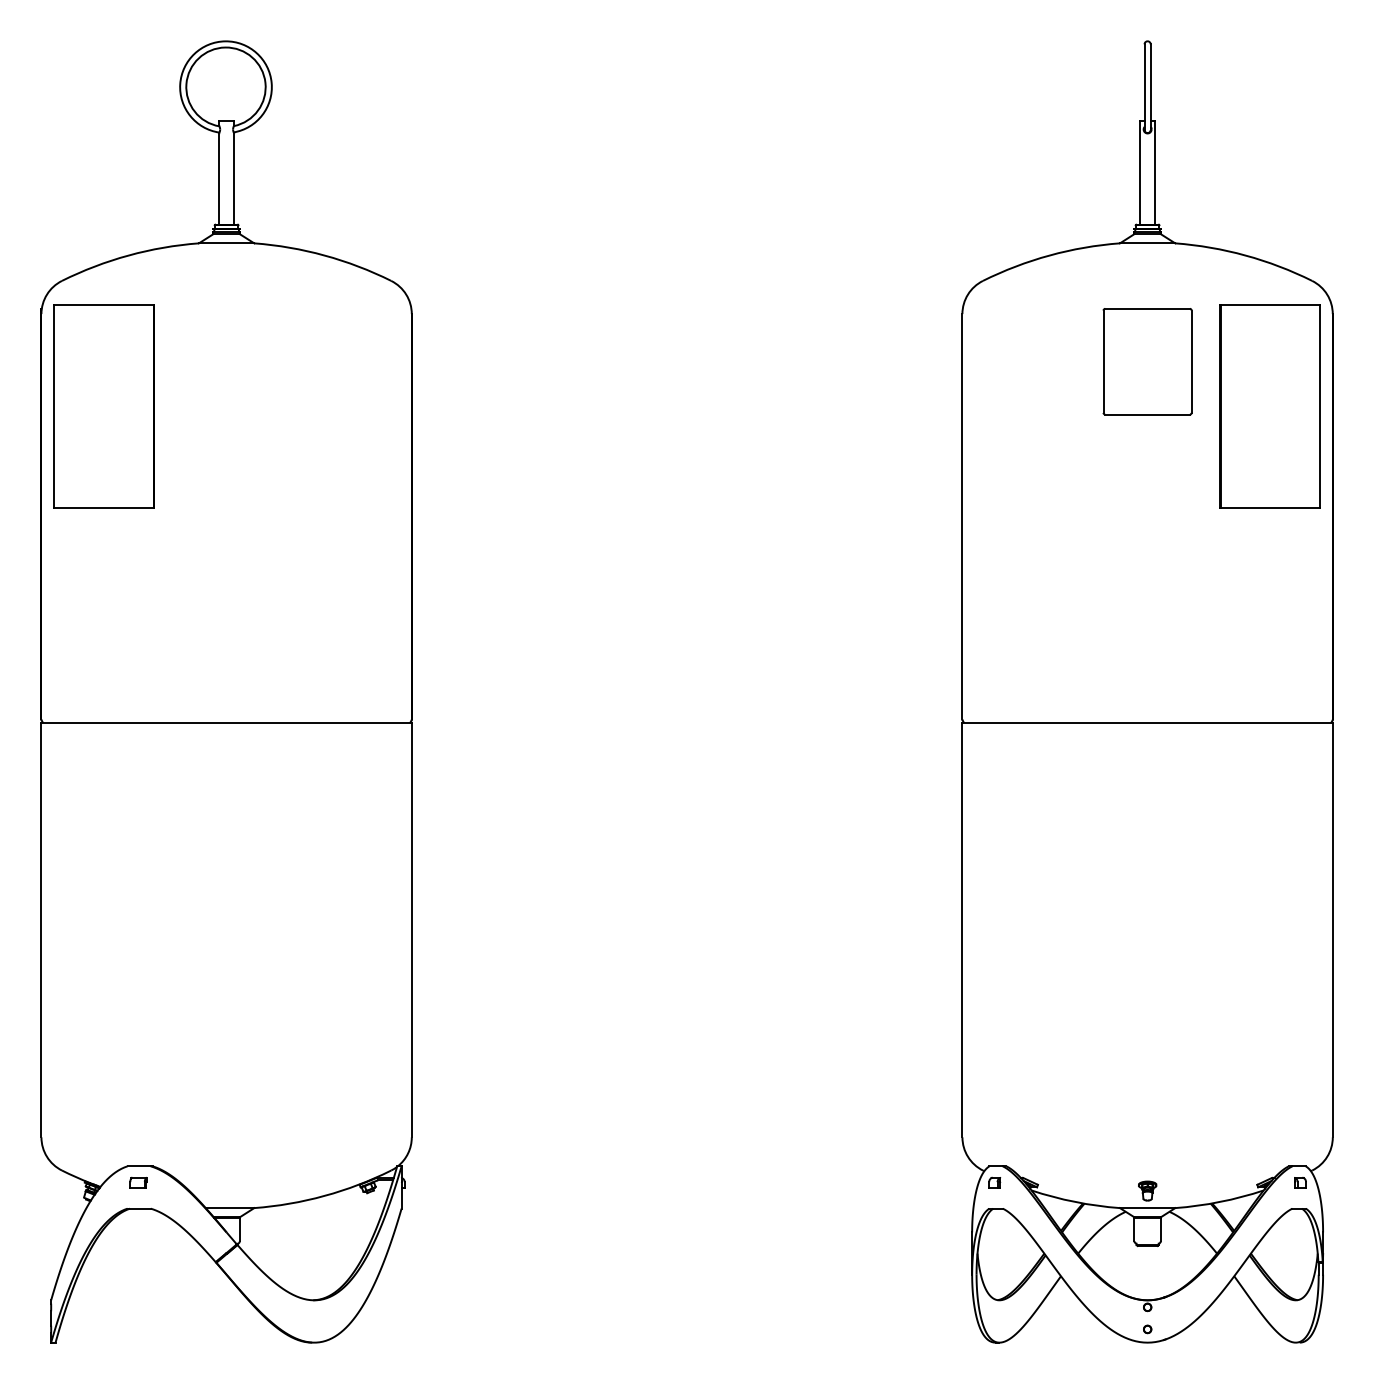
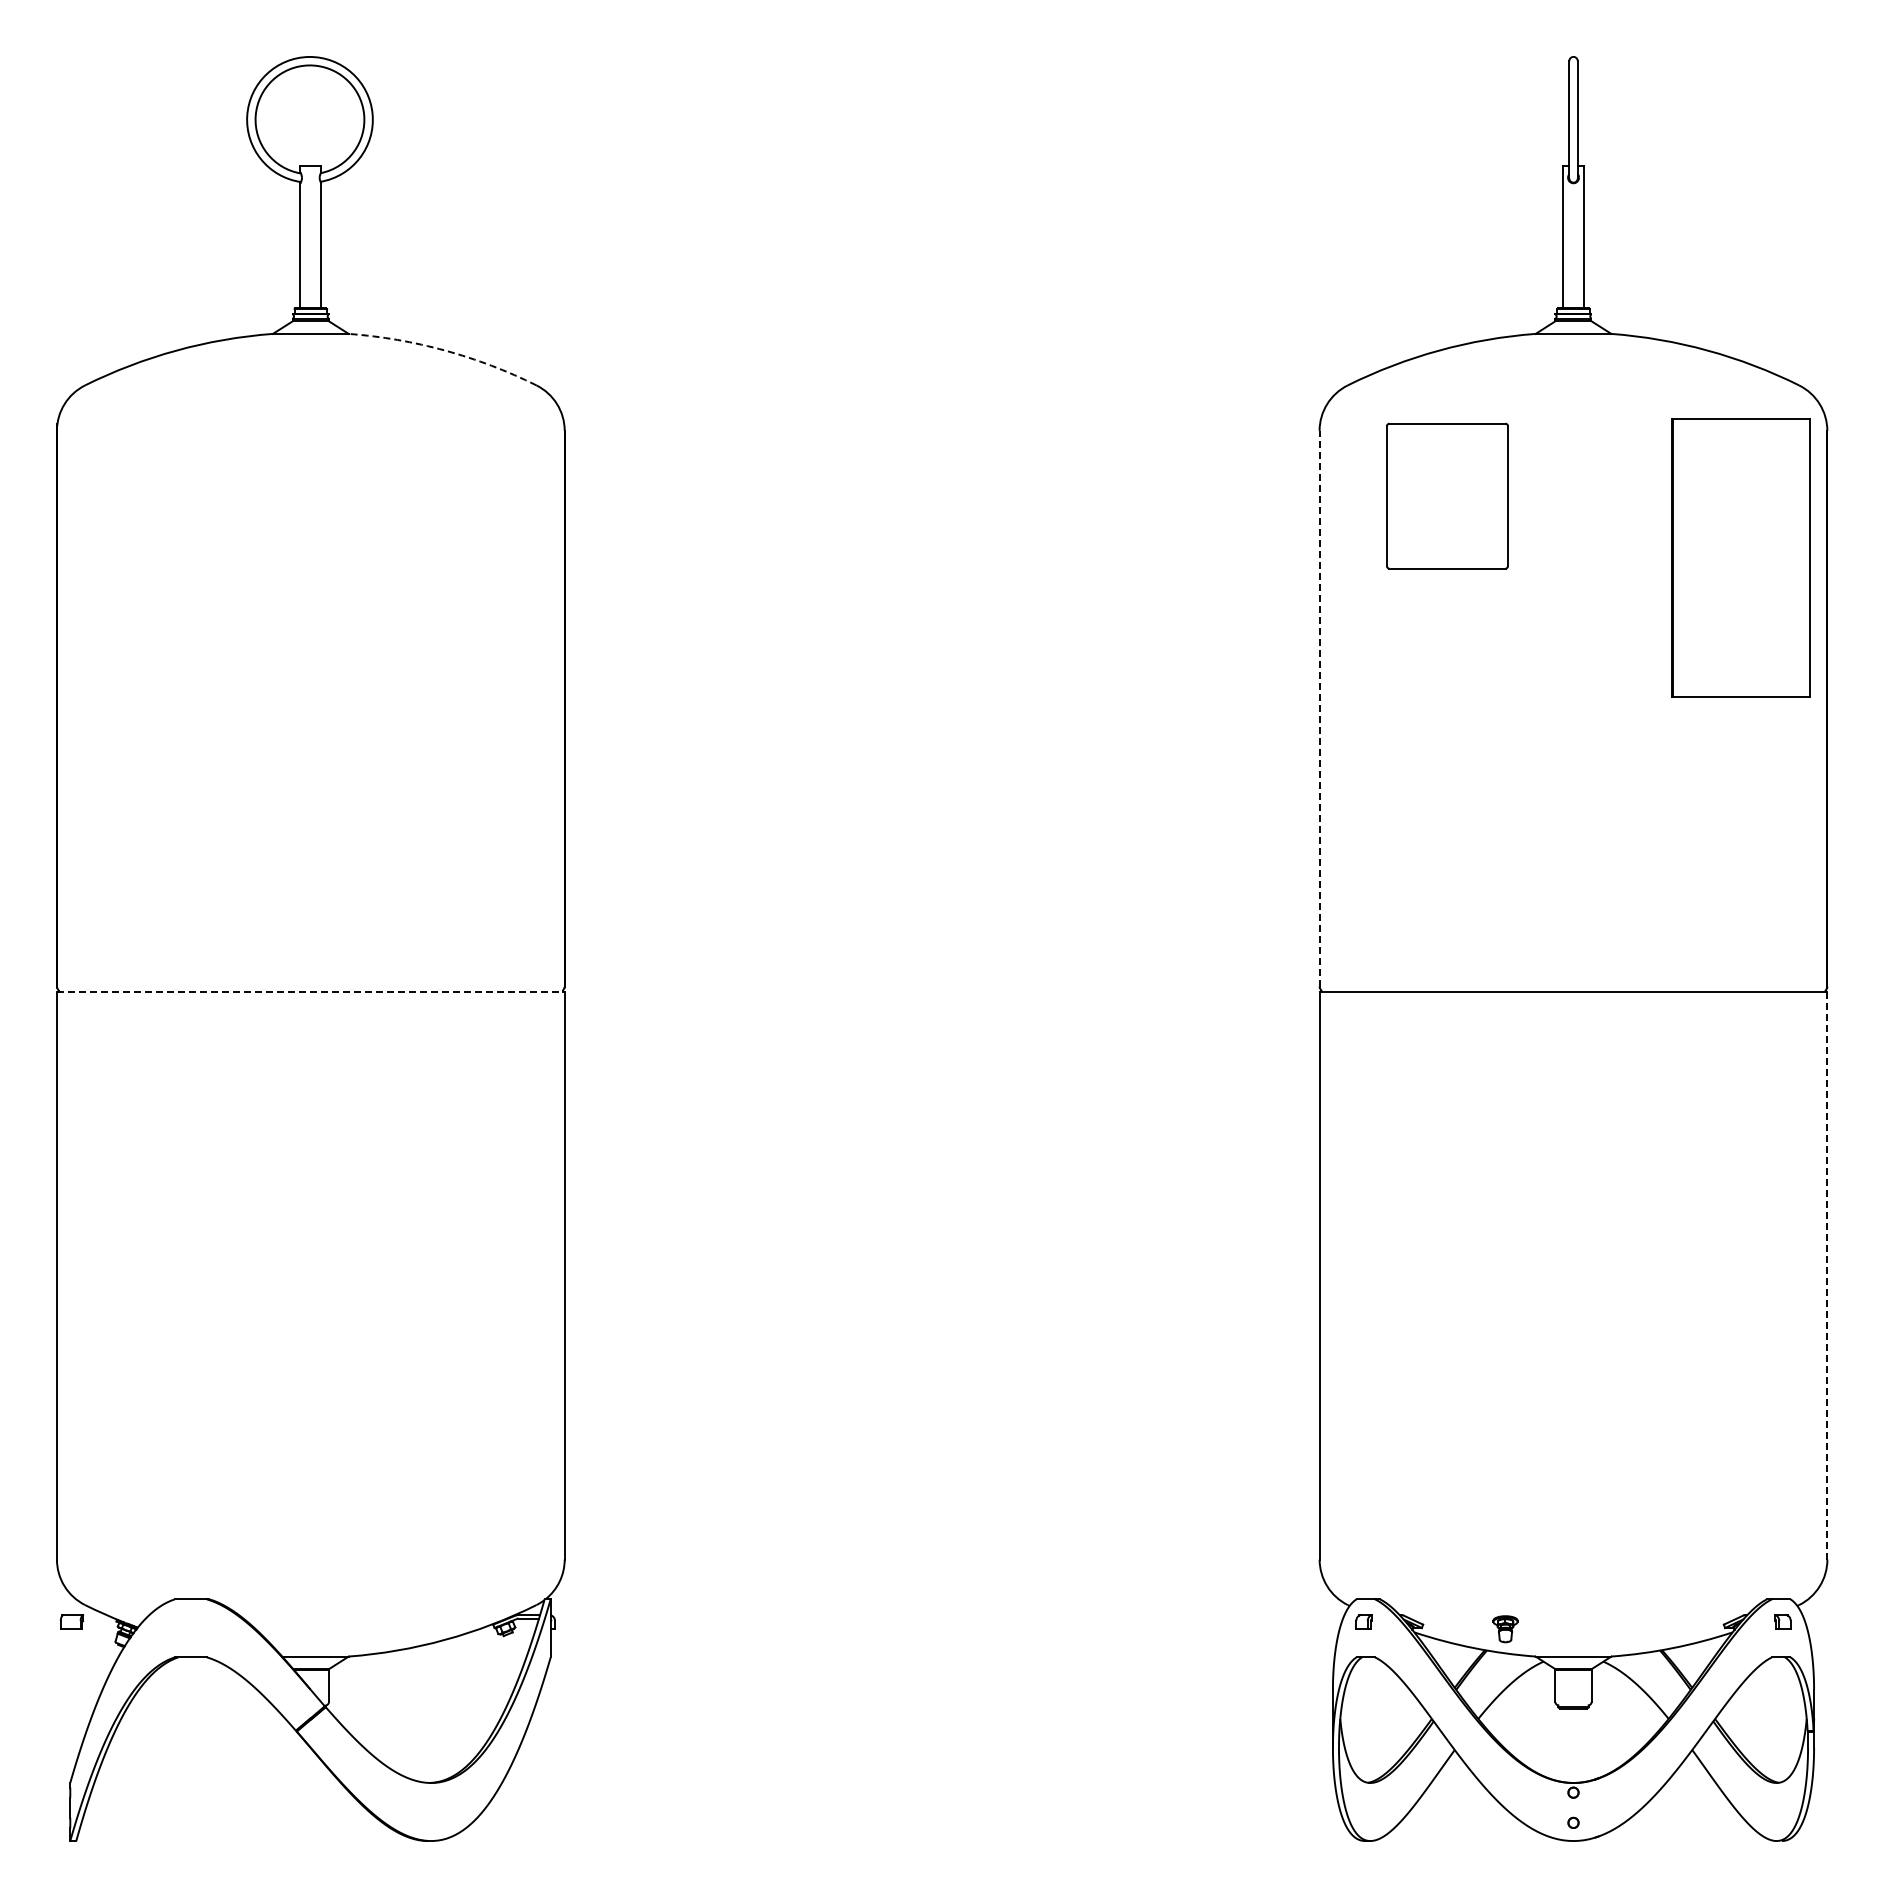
arc: (324, 255) -> (445, 350), solid -> dashed
part: (1147, 361) -> (1447, 495), moved
part: (103, 406) -> (142, 557), removed
line: (962, 516) -> (1319, 708), solid -> dashed
line: (226, 722) -> (310, 991), solid -> dashed
line: (1332, 930) -> (1827, 1275), solid -> dashed
part: (138, 1182) -> (71, 1621), moved
part: (1147, 1191) -> (1505, 1629), moved

